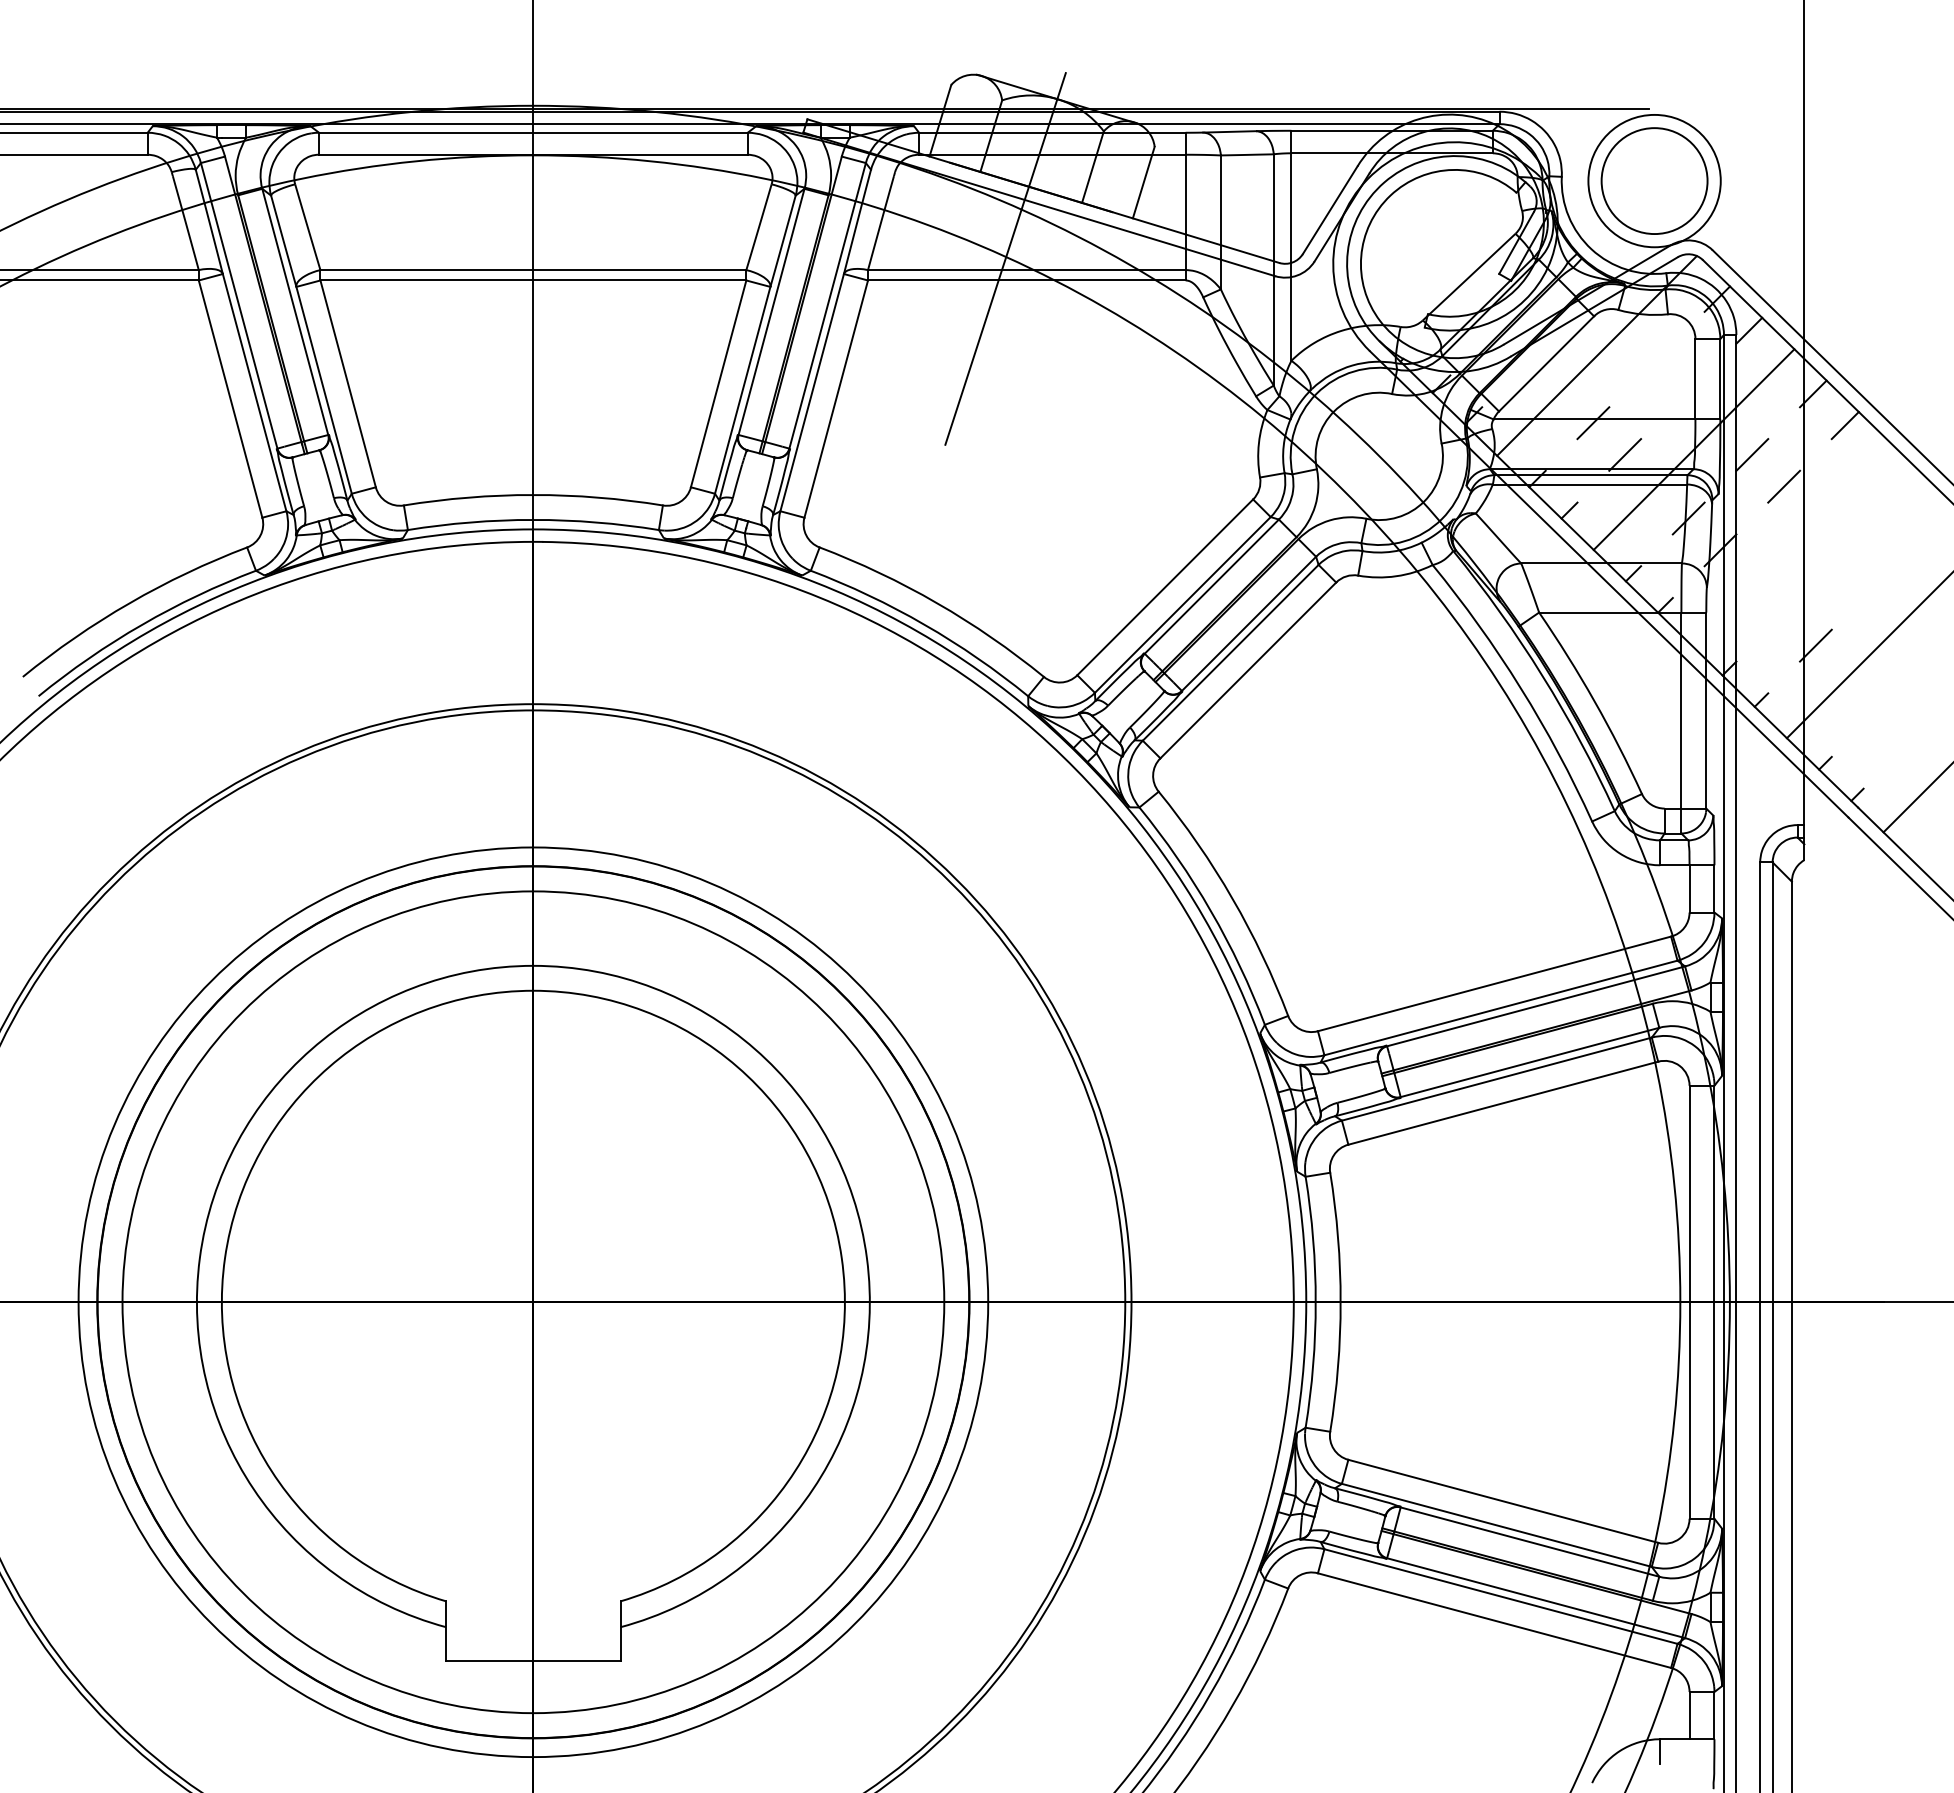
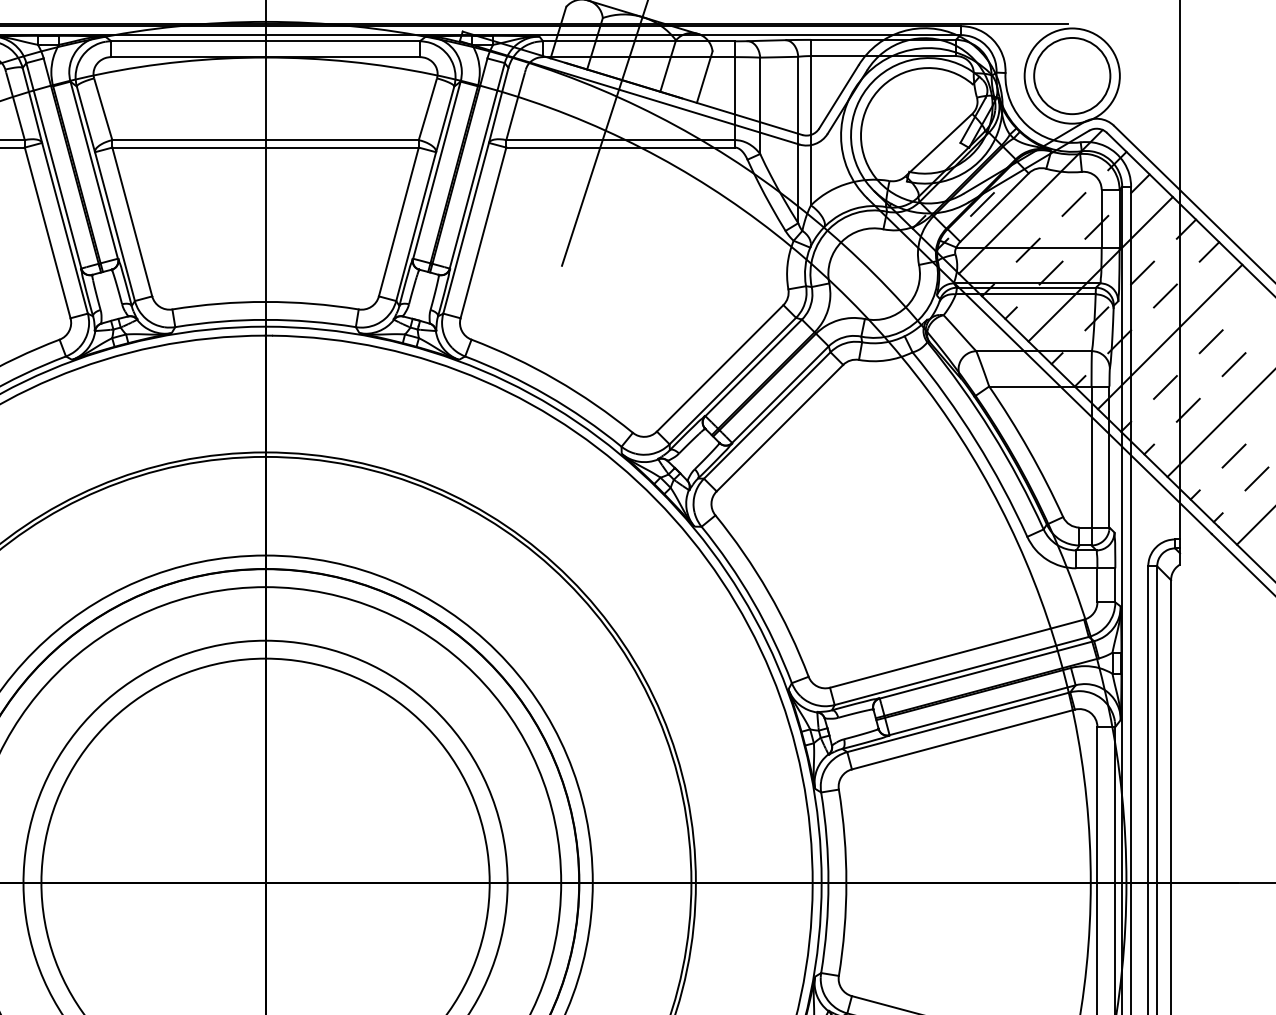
line: (1529, 359) -> (982, 204), added
line: (1656, 359) -> (1073, 204), added
line: (1688, 391) -> (1096, 227), added
line: (1790, 543) -> (1170, 336), added
line: (1847, 550) -> (1211, 341), added
line: (1879, 582) -> (1234, 364), added
line: (1784, 613) -> (1165, 387), added
line: (1879, 709) -> (1234, 456), added
line: (1911, 740) -> (1257, 478), added

